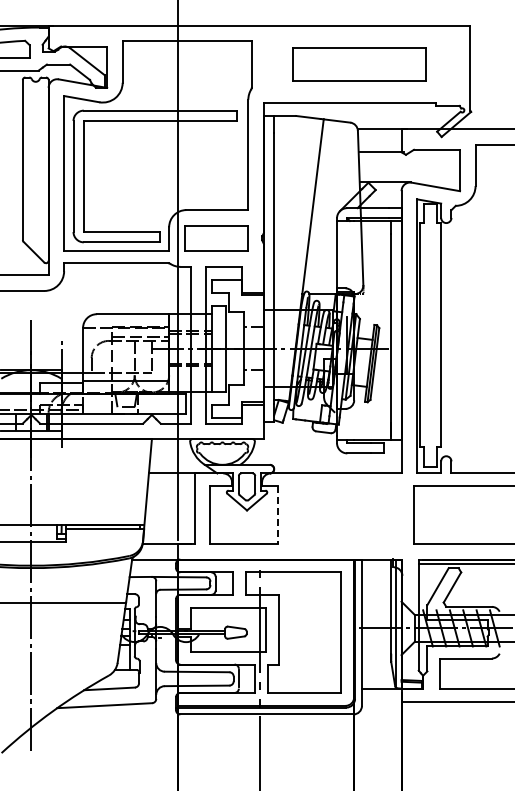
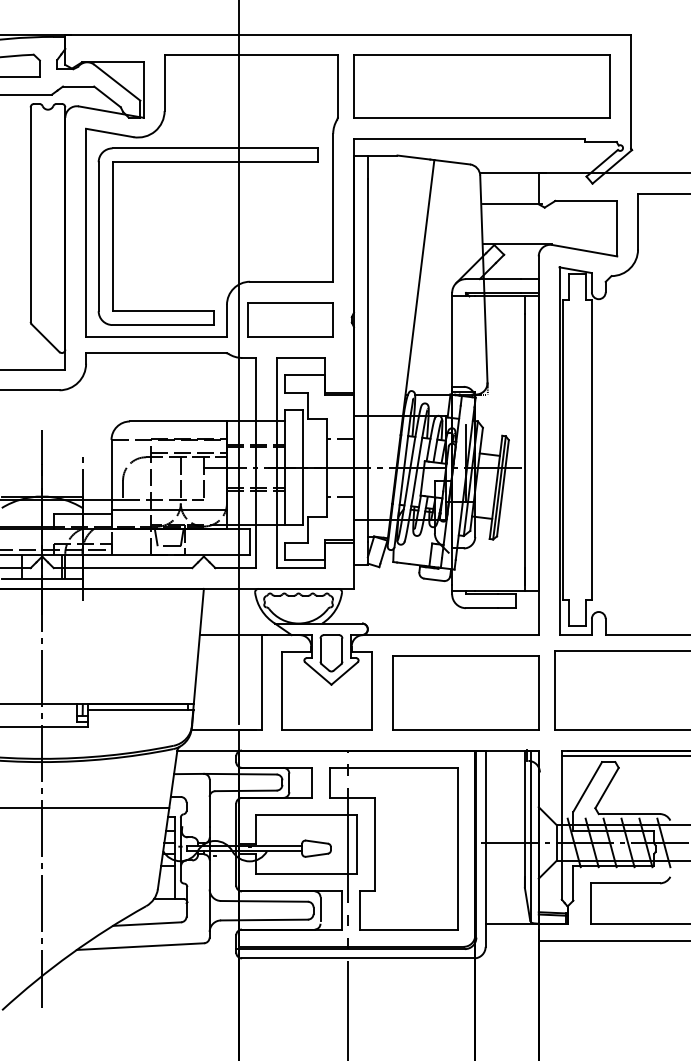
part: (359, 64) -> (482, 86), size x1.43
line: (277, 515) -> (372, 691), dashed -> solid
part: (347, 516) -> (466, 692), added

